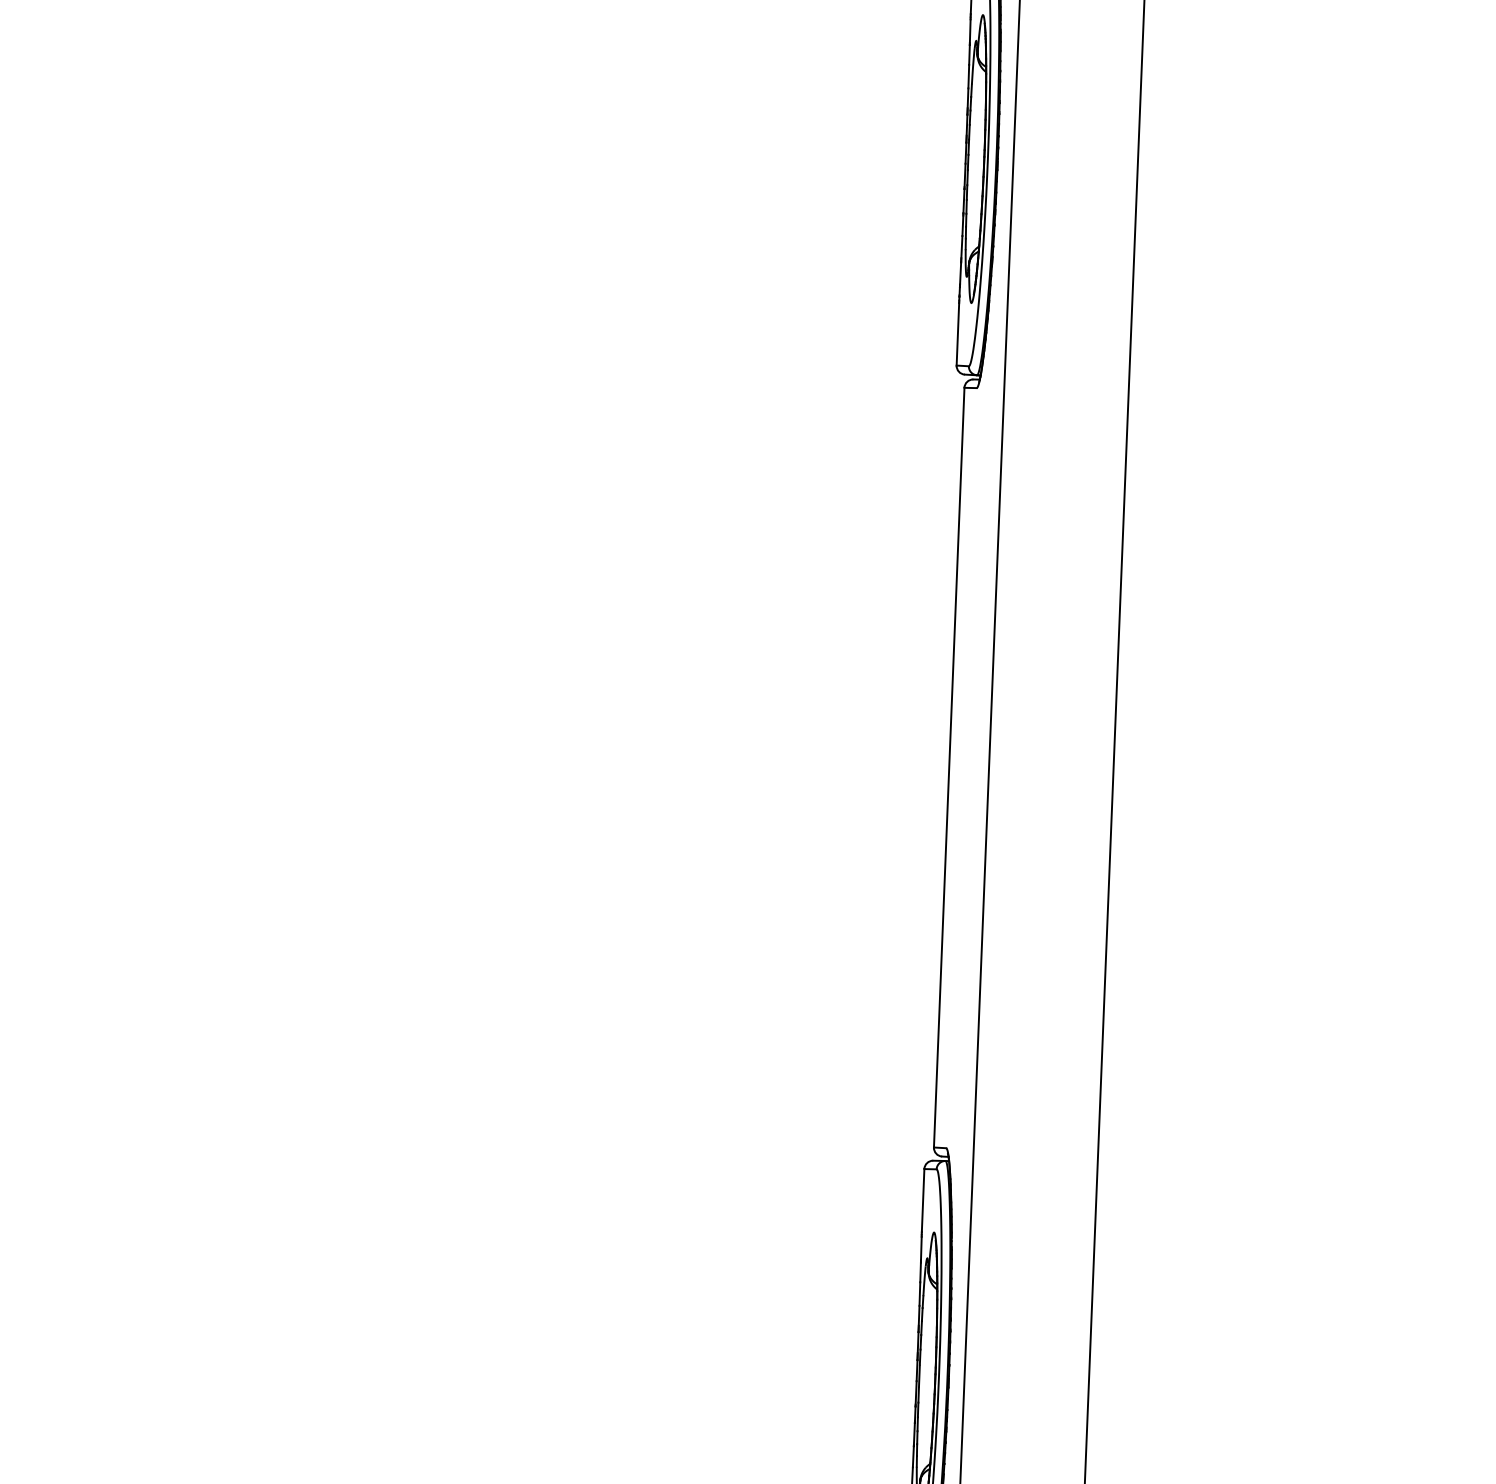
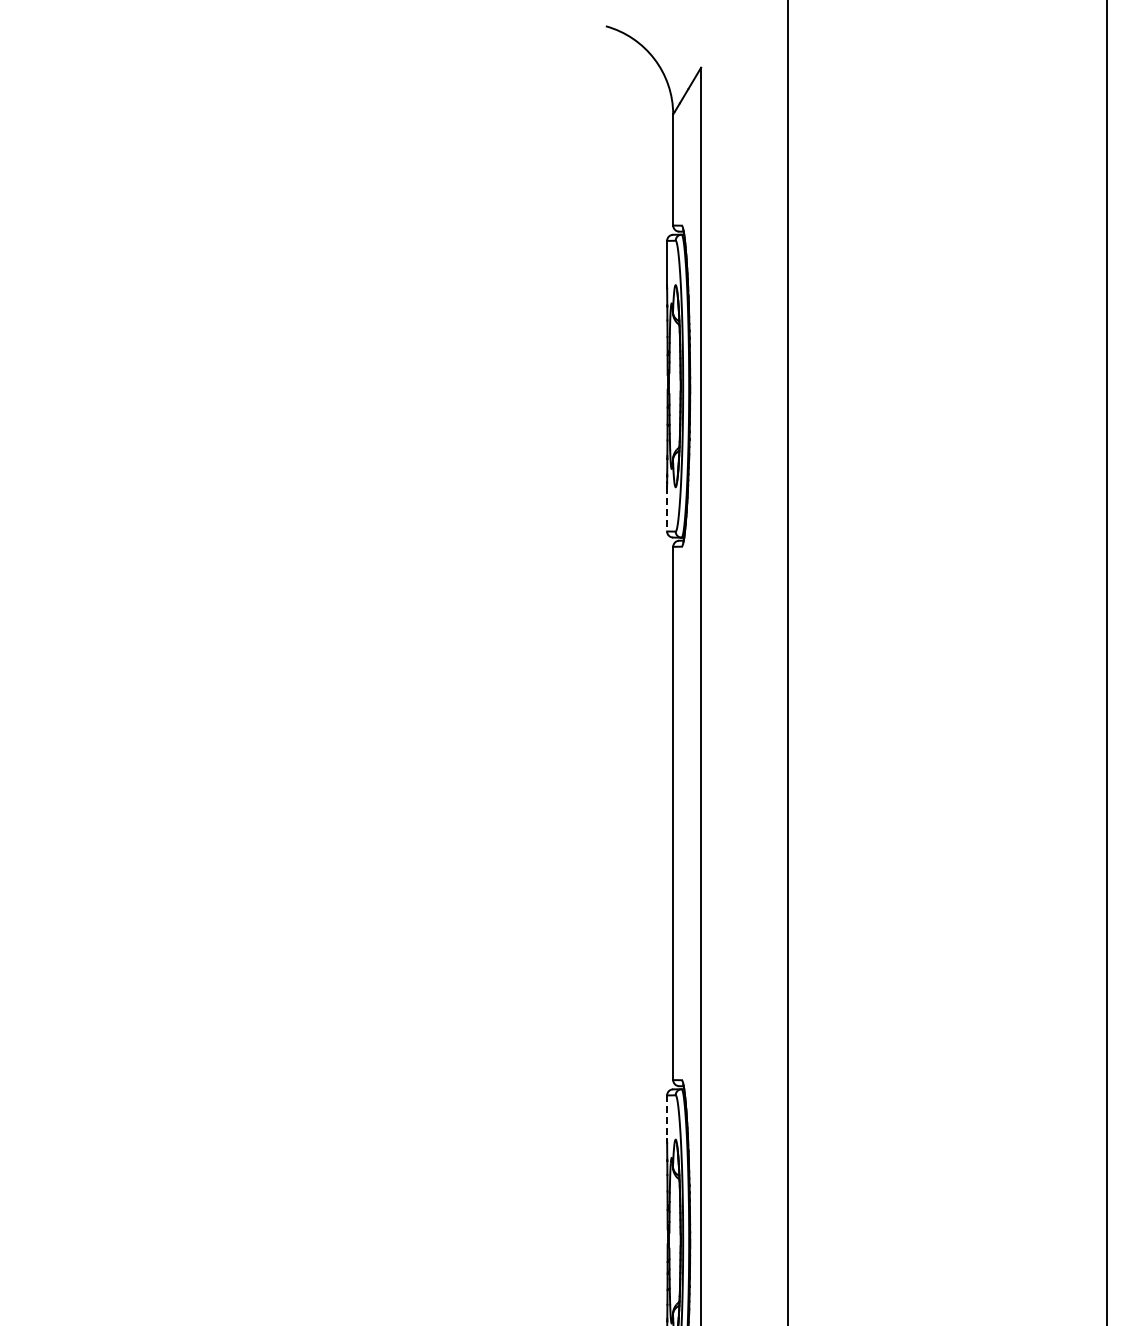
line: (958, 334) -> (667, 509), solid -> dashed
line: (923, 1201) -> (667, 1118), solid -> dashed

